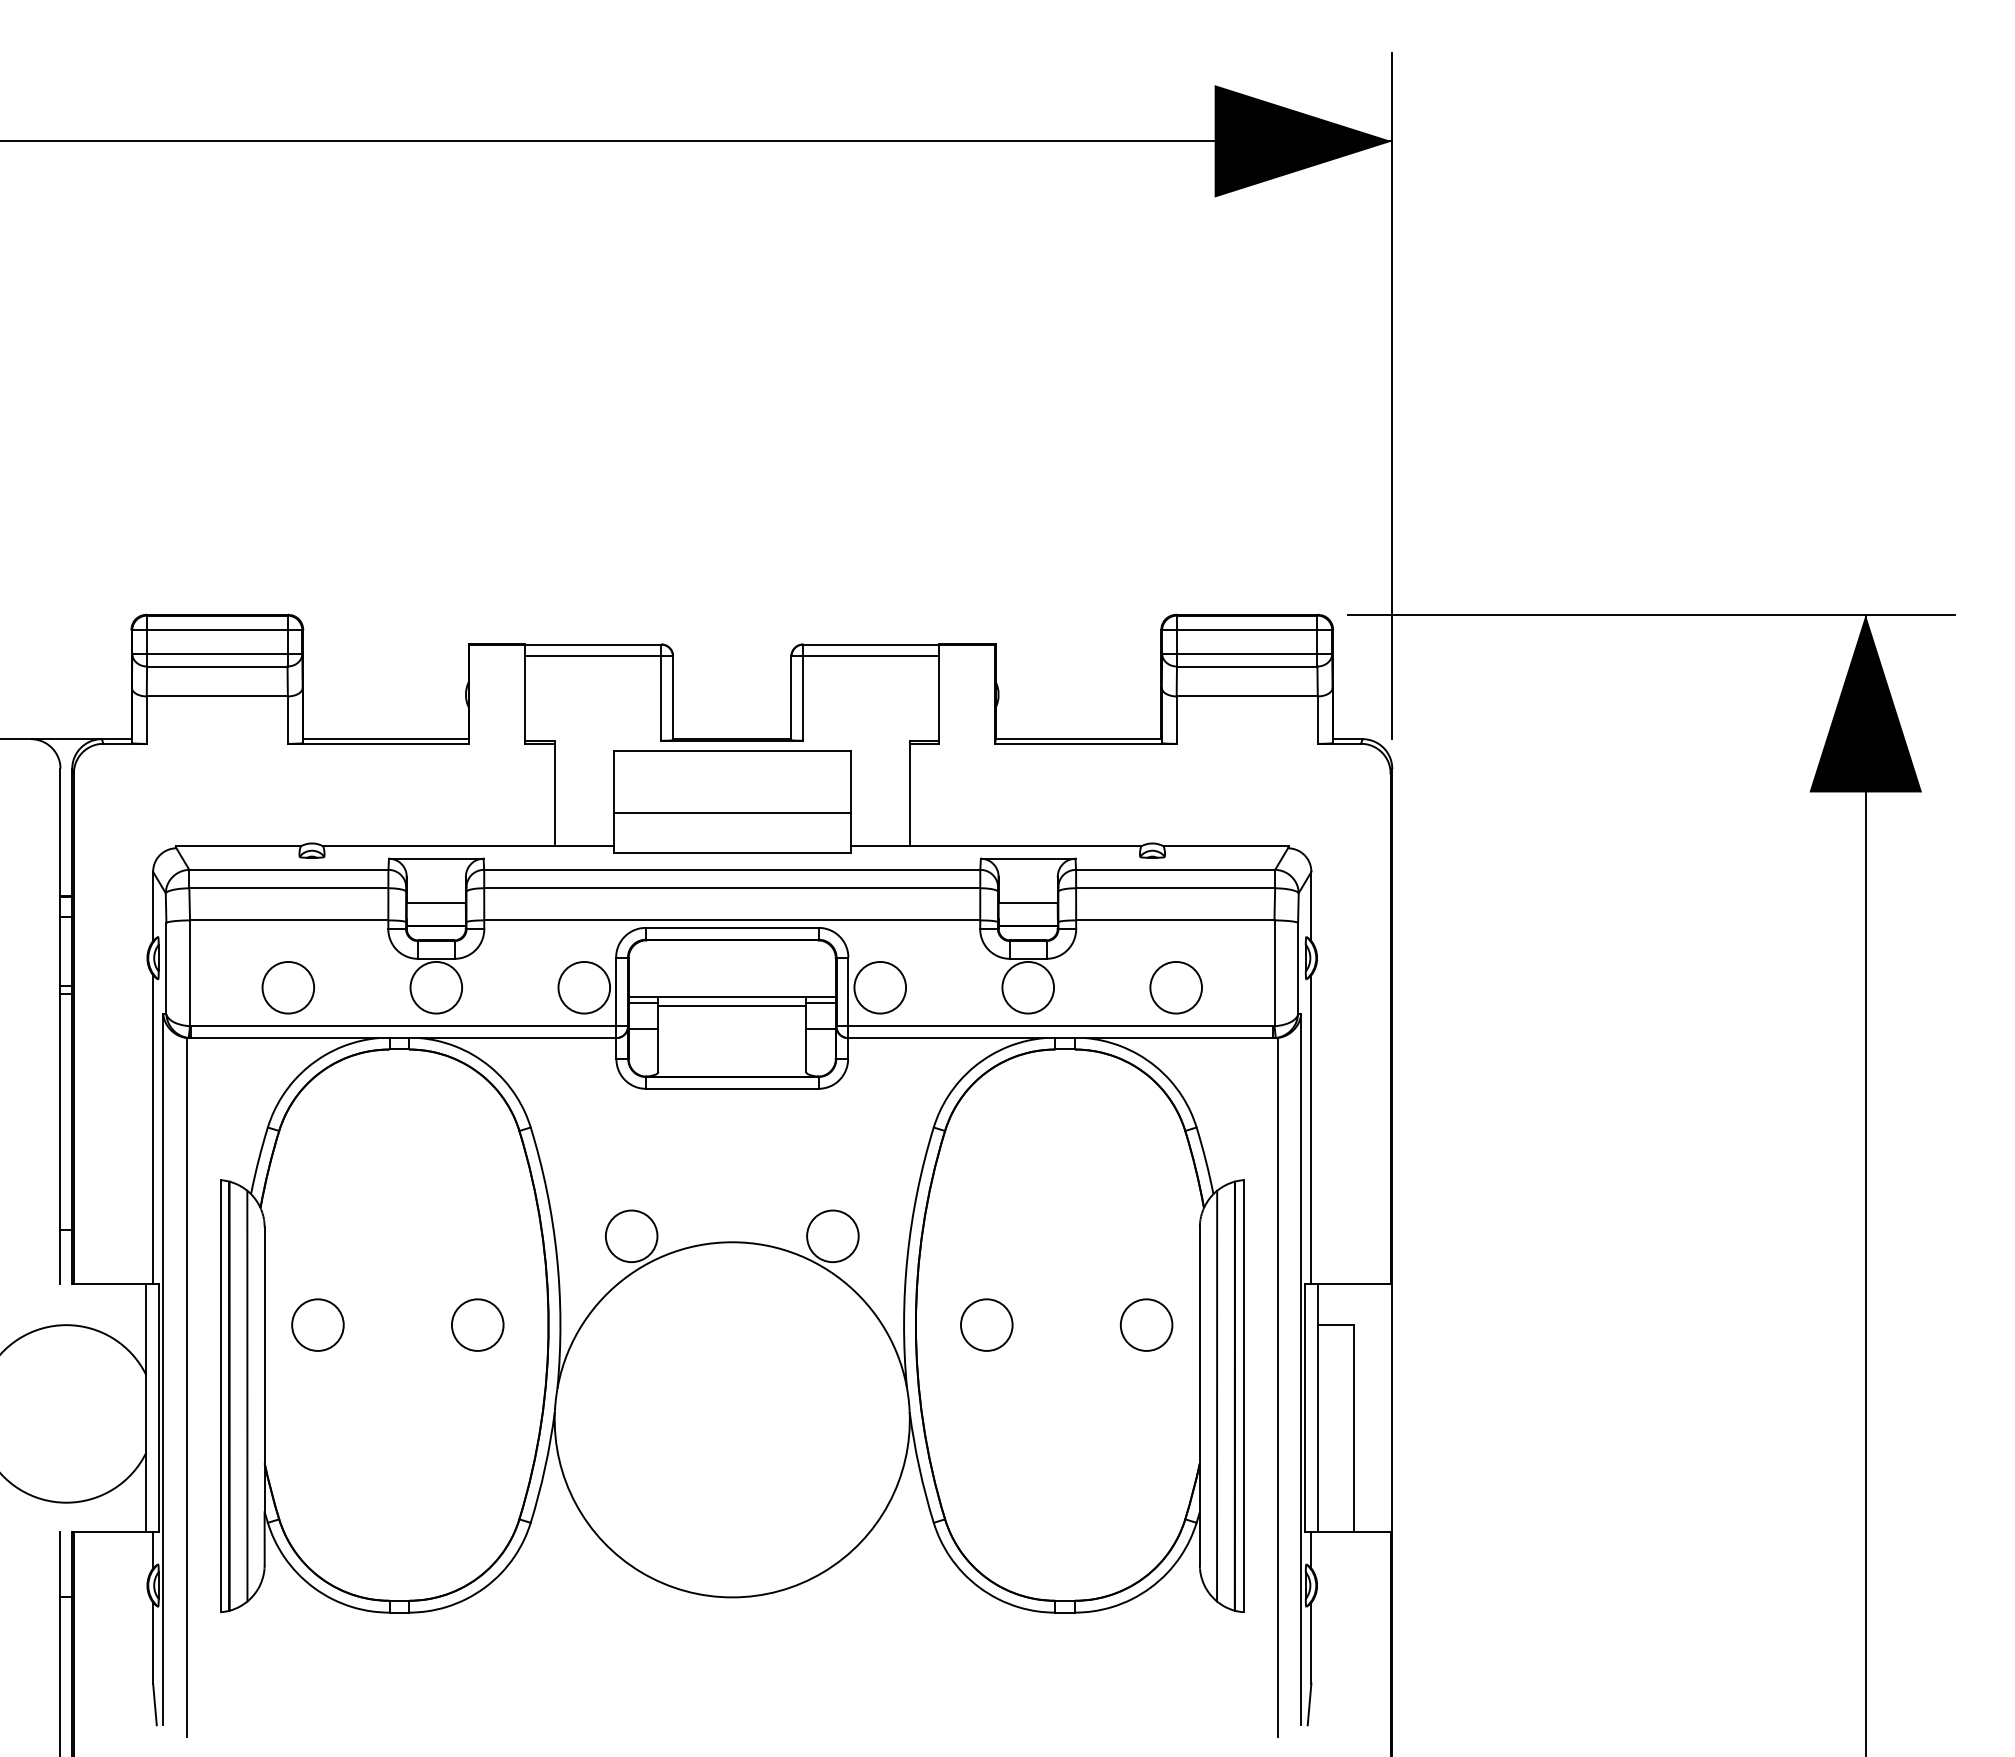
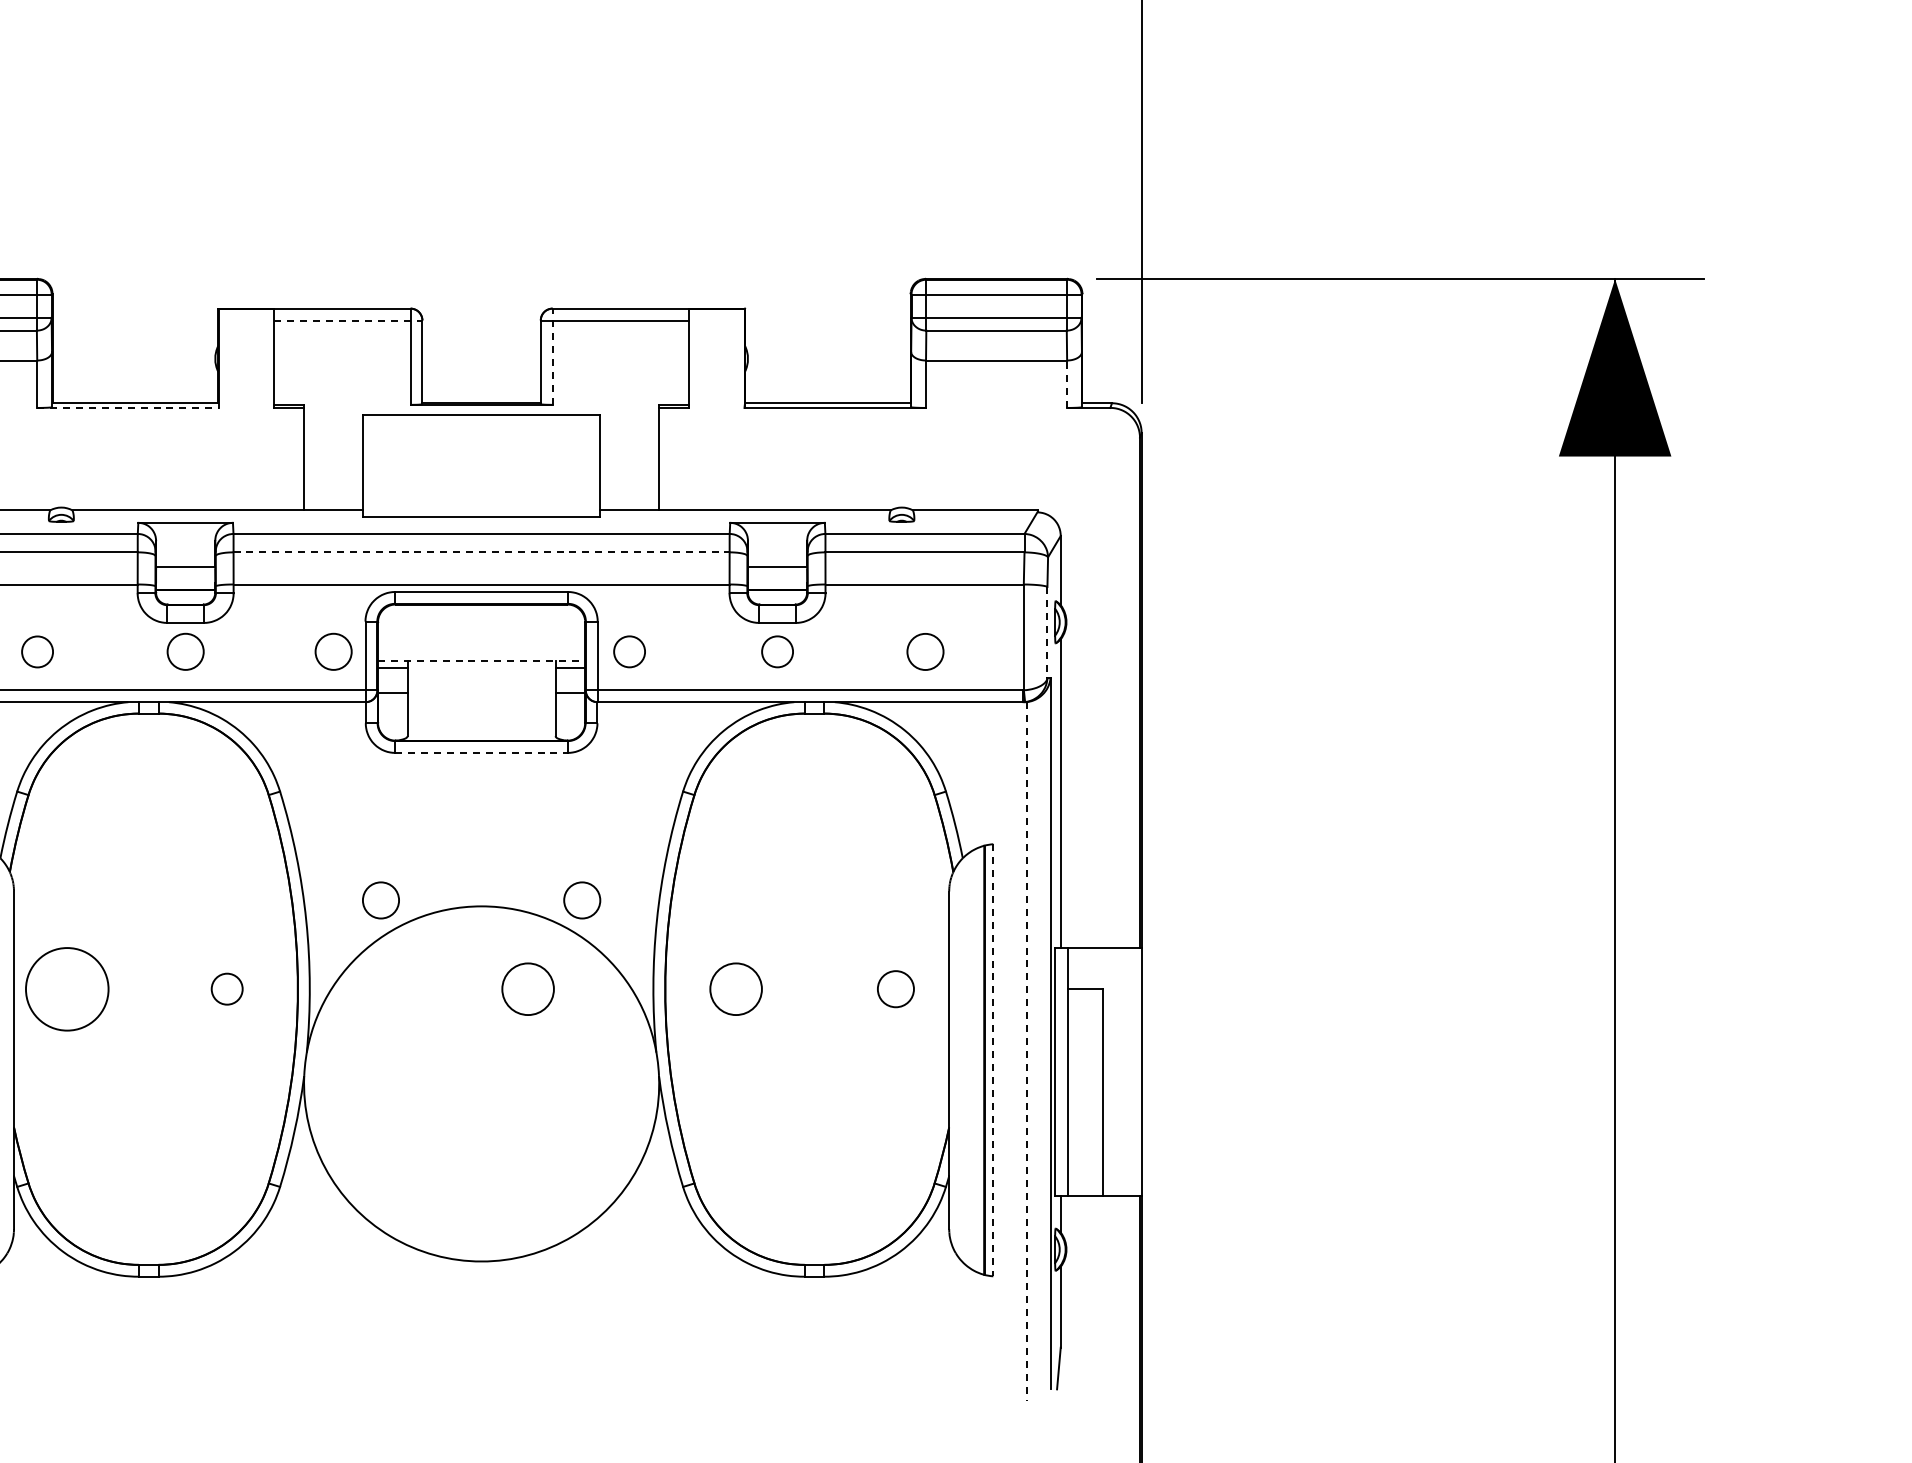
line: (599, 656) -> (348, 320), solid -> dashed
line: (803, 692) -> (552, 356), solid -> dashed
line: (1317, 720) -> (1066, 384), solid -> dashed
line: (378, 743) -> (127, 407), solid -> dashed
line: (731, 813) -> (480, 477), removed
line: (732, 888) -> (481, 552), solid -> dashed
line: (1298, 968) -> (1047, 632), solid -> dashed
circle: (287, 987) -> (36, 651), size x0.6
circle: (436, 987) -> (185, 651), size x0.7
circle: (584, 987) -> (333, 651), size x0.7
circle: (880, 987) -> (629, 651), size x0.6
circle: (1028, 987) -> (777, 651), size x0.6
circle: (1175, 987) -> (924, 651), size x0.7
line: (732, 996) -> (481, 660), solid -> dashed
line: (732, 1005) -> (481, 669), removed
line: (732, 1088) -> (481, 752), solid -> dashed
circle: (631, 1236) -> (380, 900), size x0.7
circle: (832, 1236) -> (581, 900), size x0.7
circle: (317, 1324) -> (66, 988), size x1.6
circle: (477, 1324) -> (226, 988), size x0.6
circle: (778, 1324) -> (527, 988), added
circle: (1146, 1324) -> (895, 988), size x0.7
line: (1277, 1387) -> (1026, 1051), solid -> dashed
line: (1217, 1395) -> (966, 1059), removed
line: (1243, 1396) -> (992, 1060), solid -> dashed

